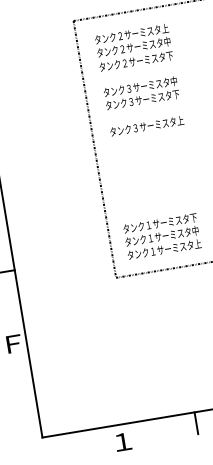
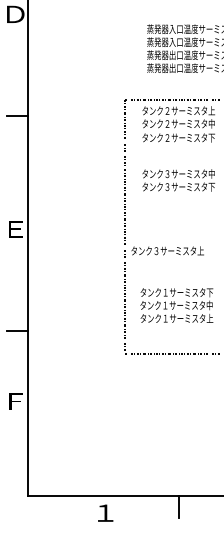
text: (133, 47) -> (178, 124), moved
text: (146, 125) -> (167, 250), moved
text: (161, 236) -> (176, 305), moved

